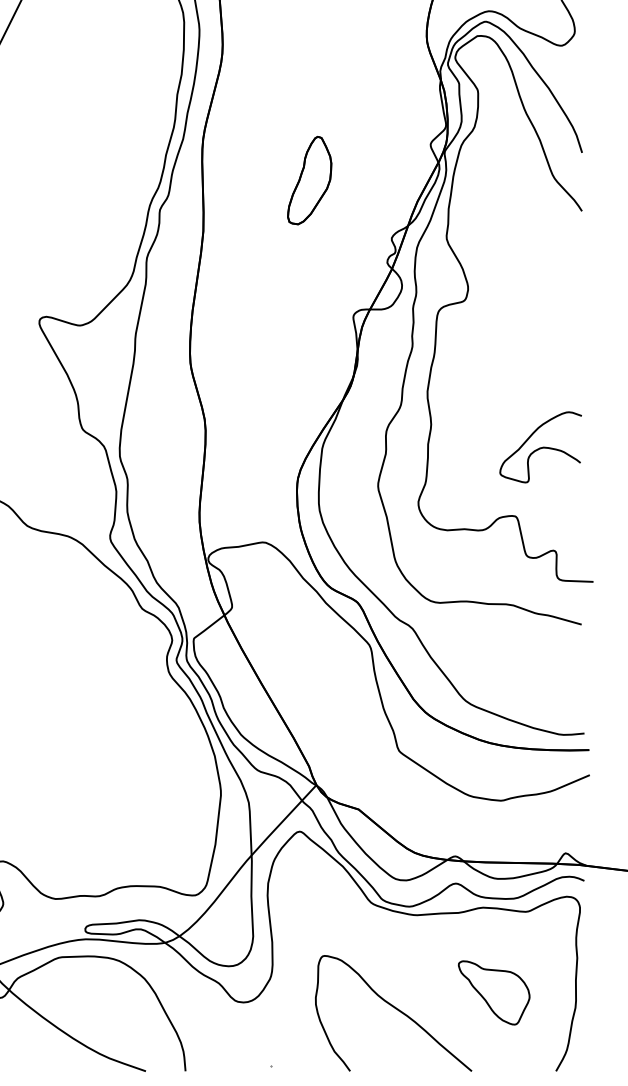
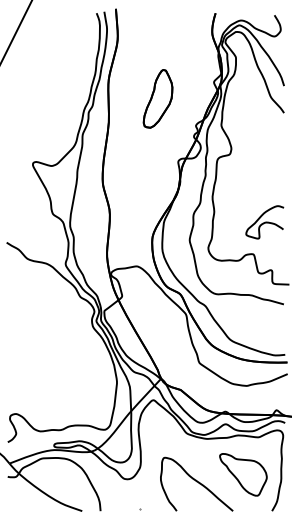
part: (308, 179) -> (157, 98), size x1.43
part: (494, 992) -> (243, 474), size x1.43

